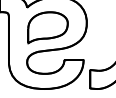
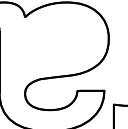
part: (47, 27) -> (53, 45), removed

